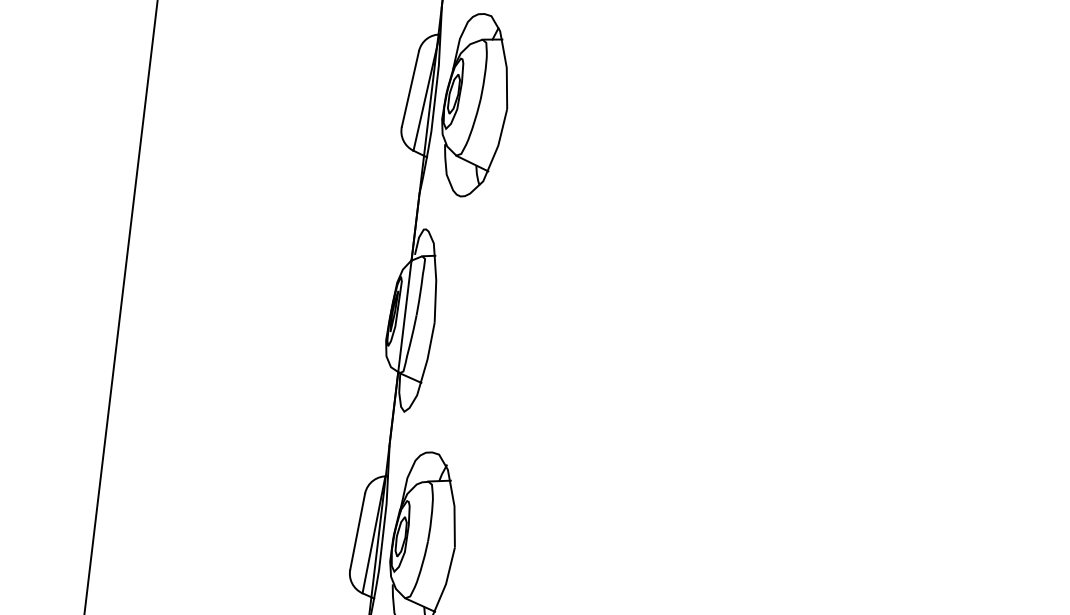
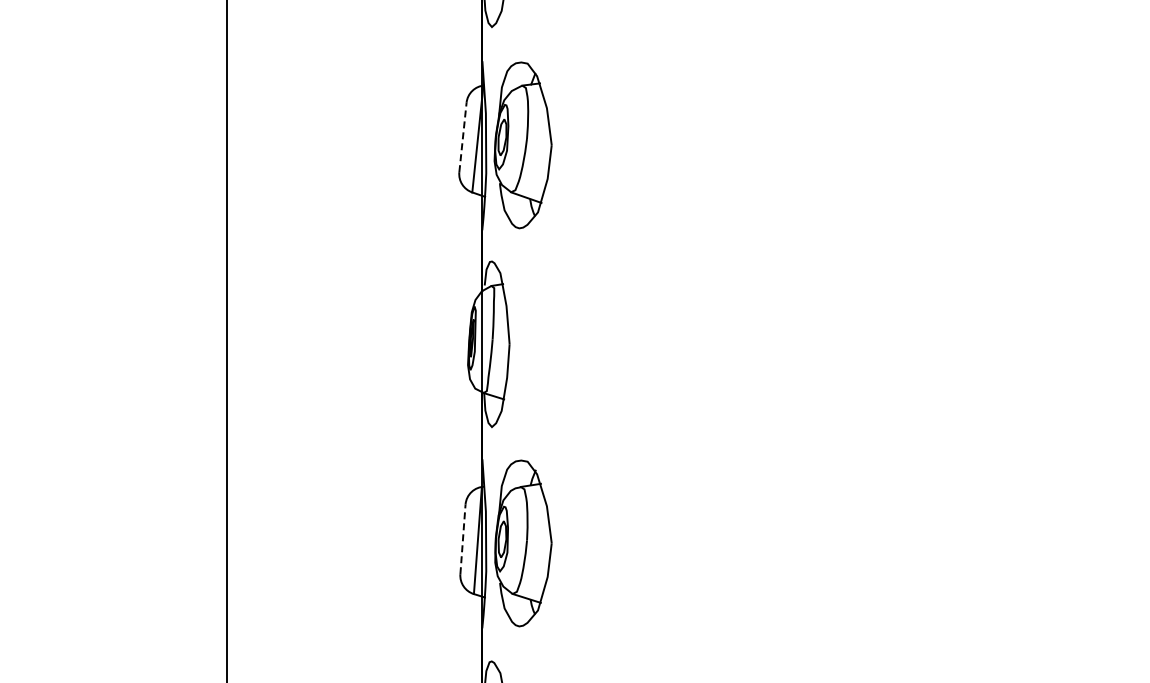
line: (409, 88) -> (462, 137), solid -> dashed
line: (357, 531) -> (462, 539), solid -> dashed

